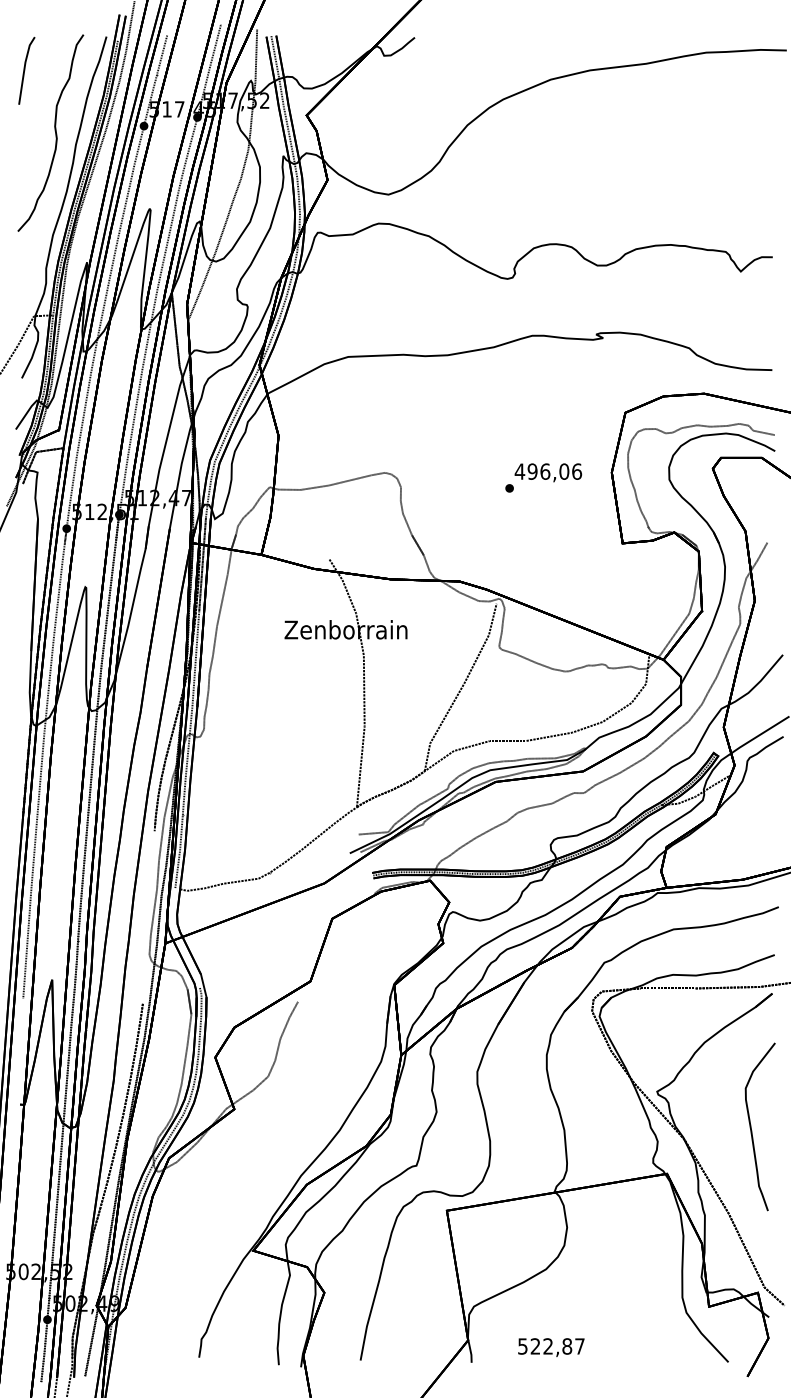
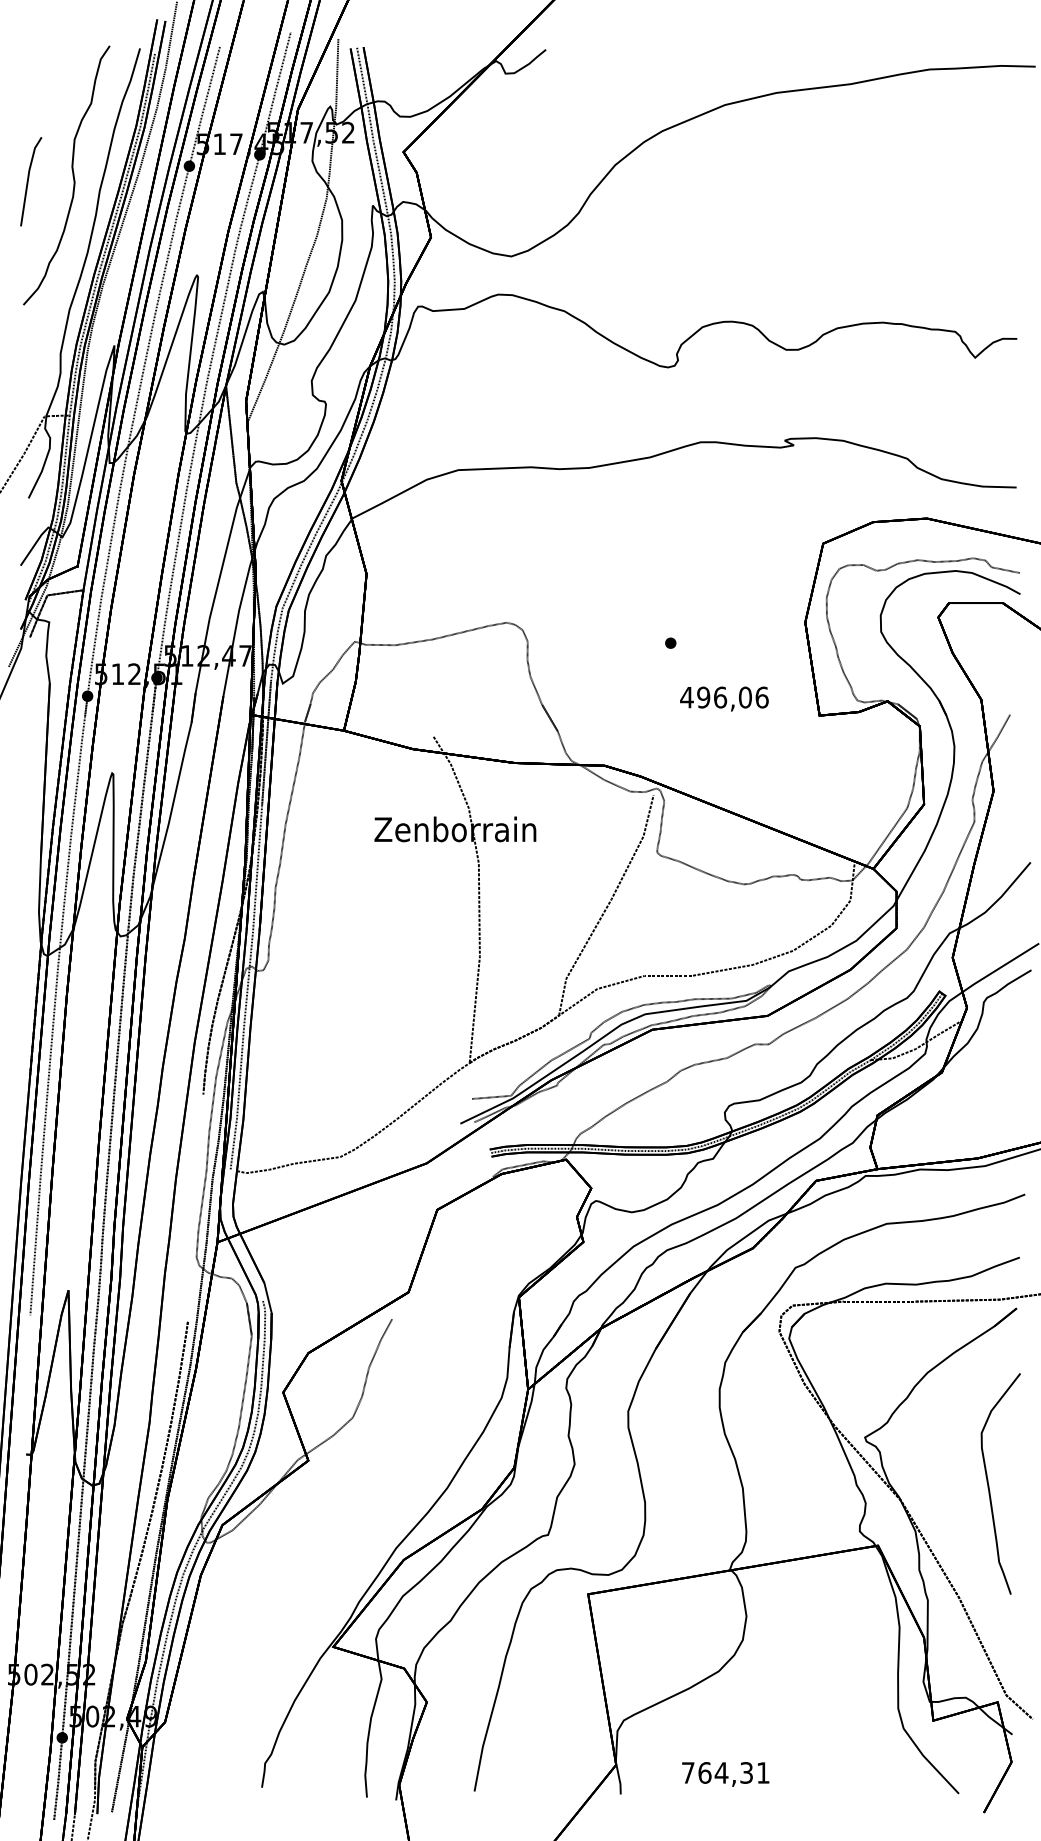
line: (25, 70) -> (29, 181), moved
text: (548, 472) -> (724, 698), moved
text: (551, 1346) -> (725, 1772), 522,87 -> 764,31

